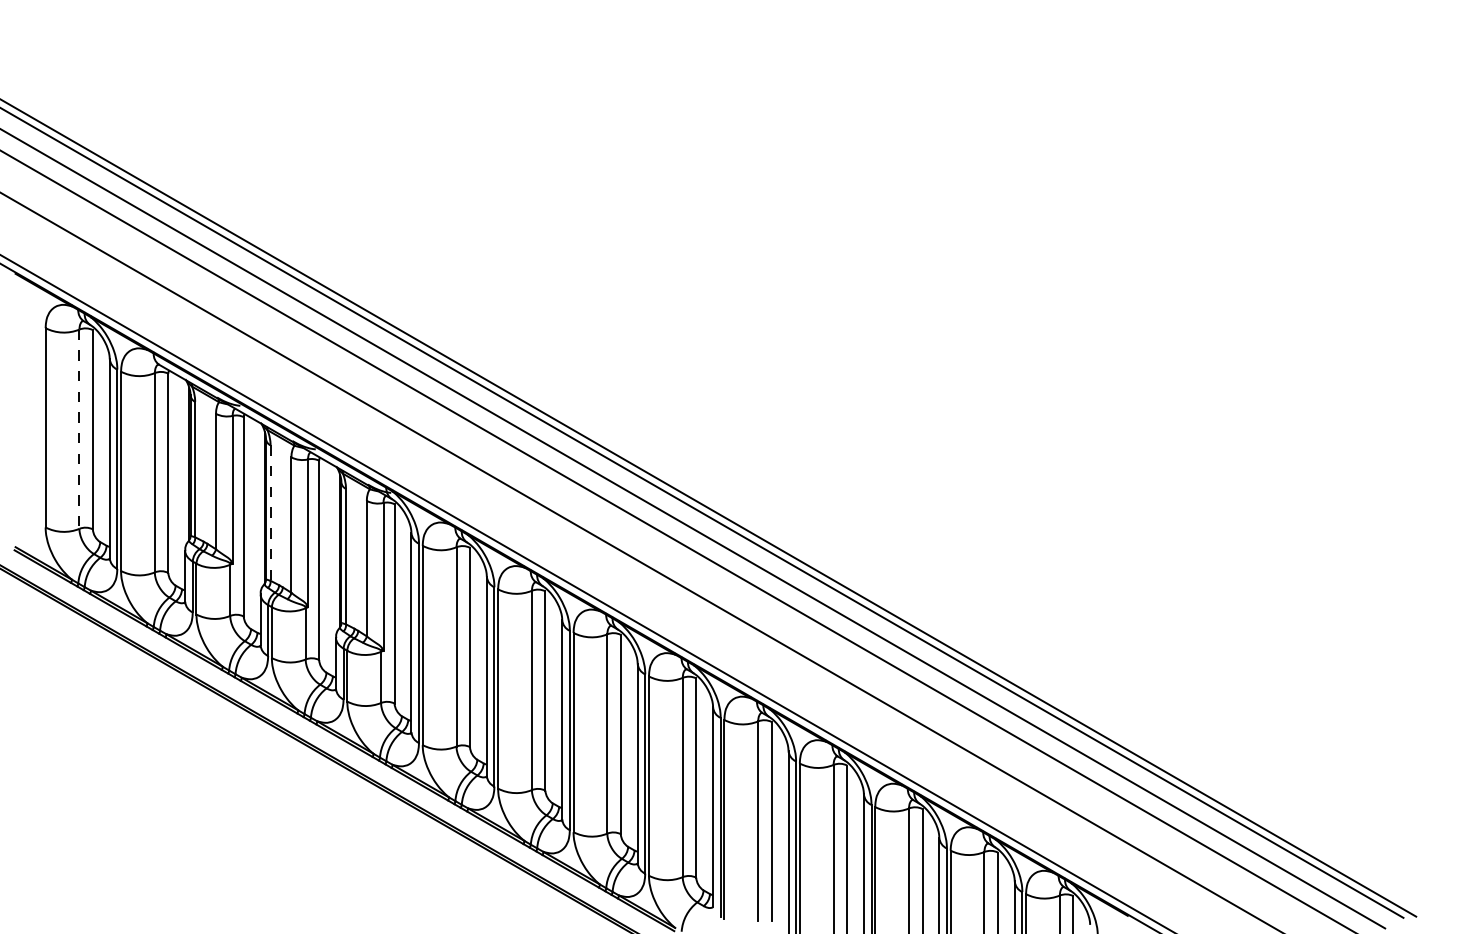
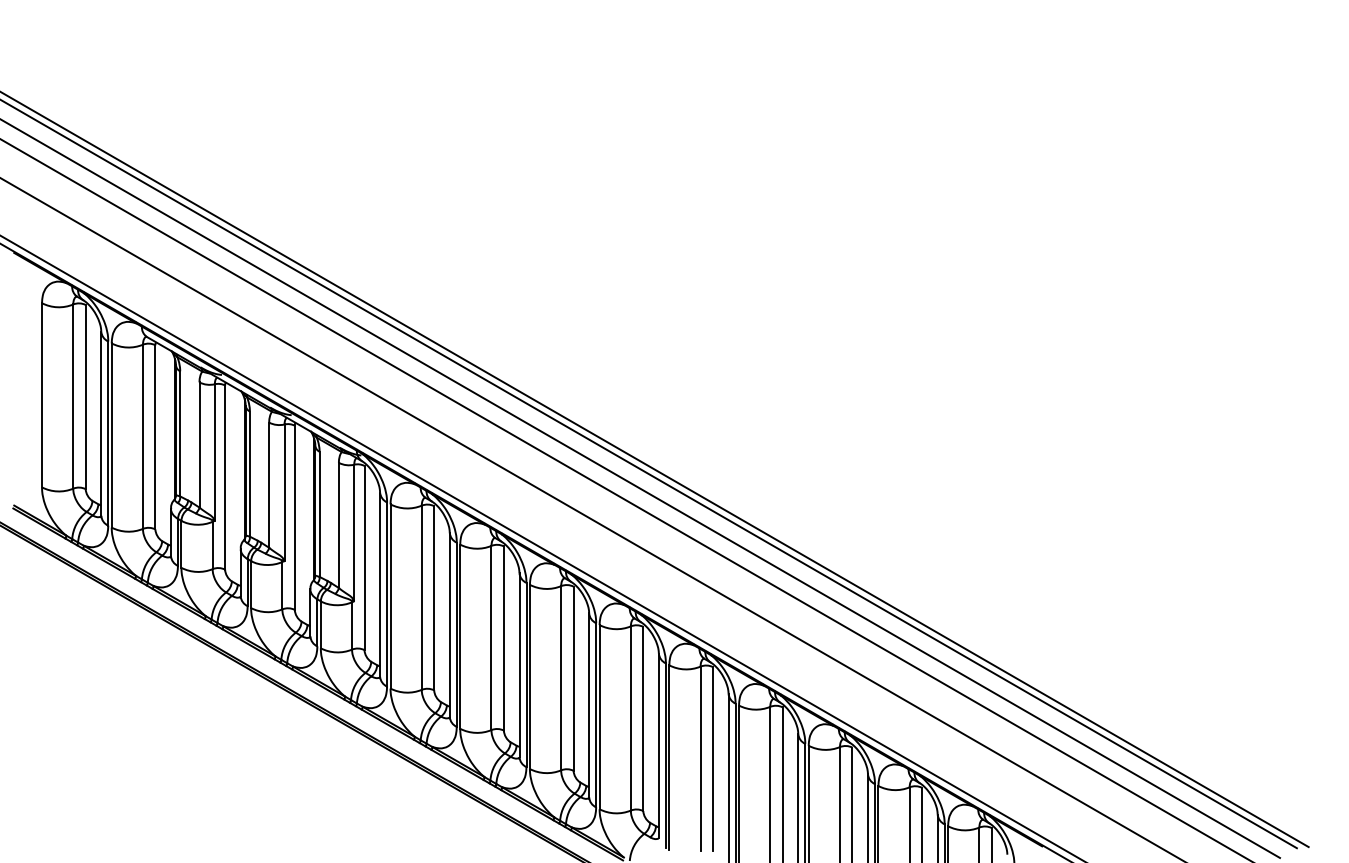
line: (79, 429) -> (73, 396), dashed -> solid
line: (270, 513) -> (249, 474), dashed -> solid

